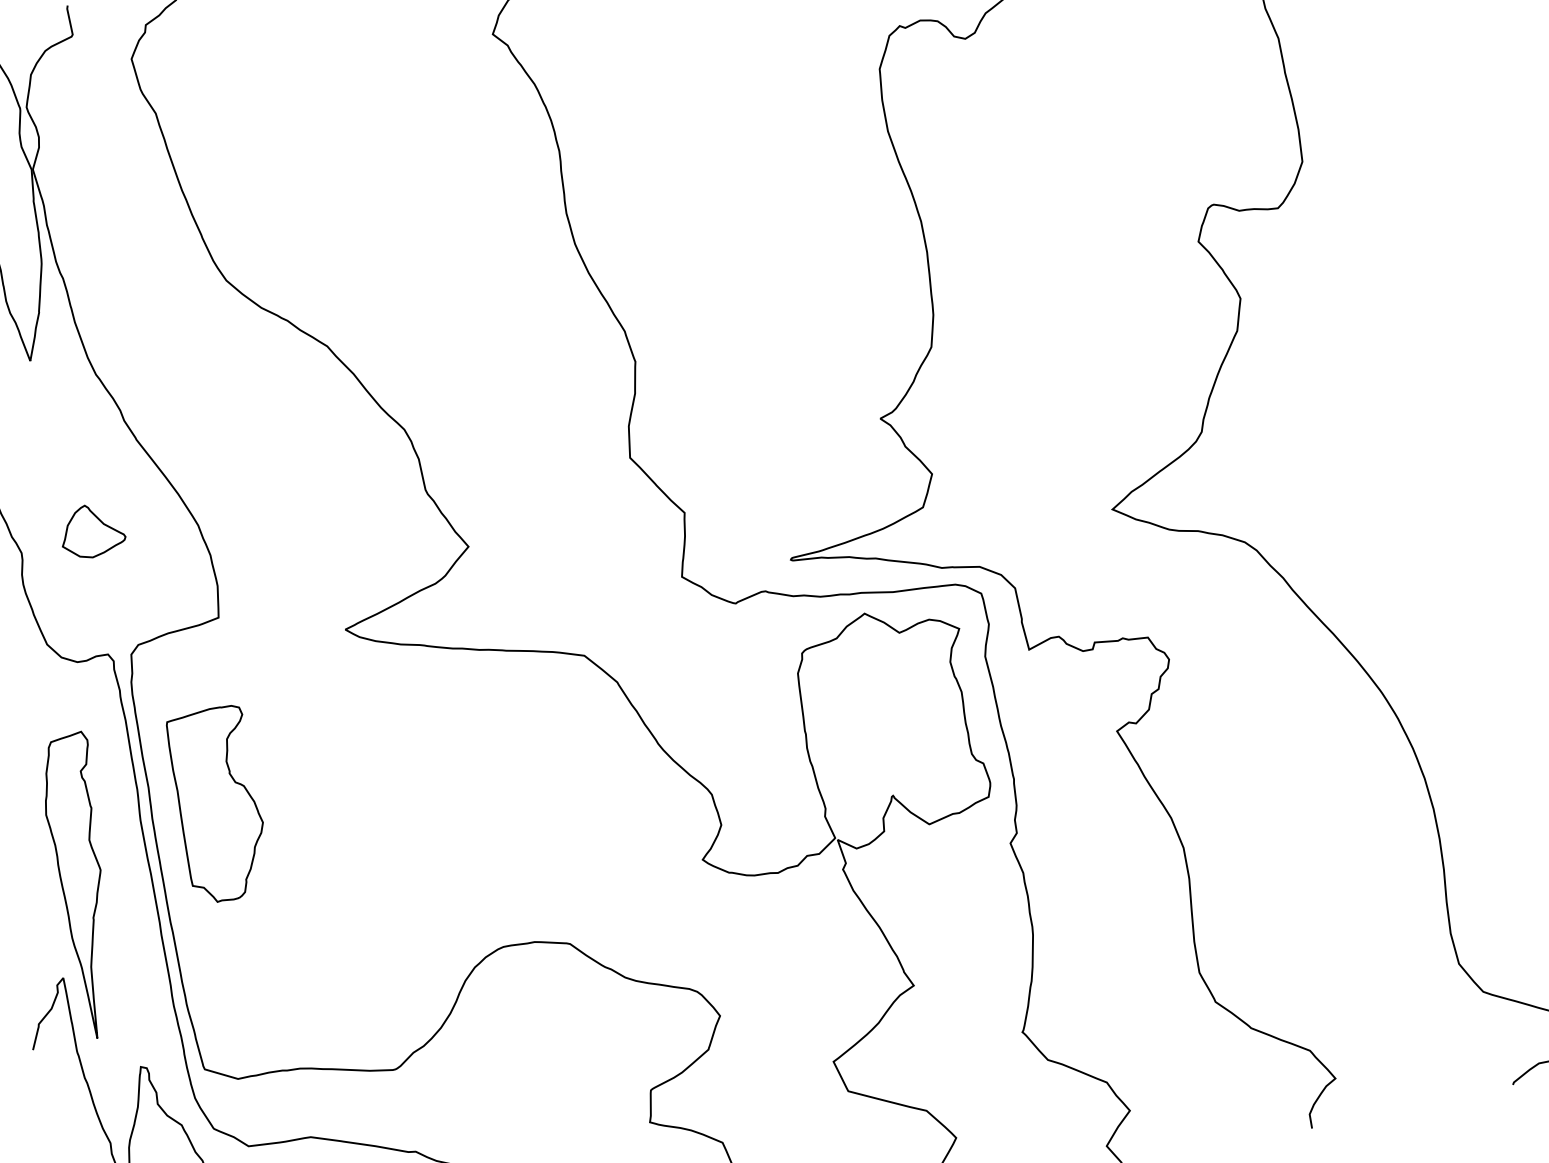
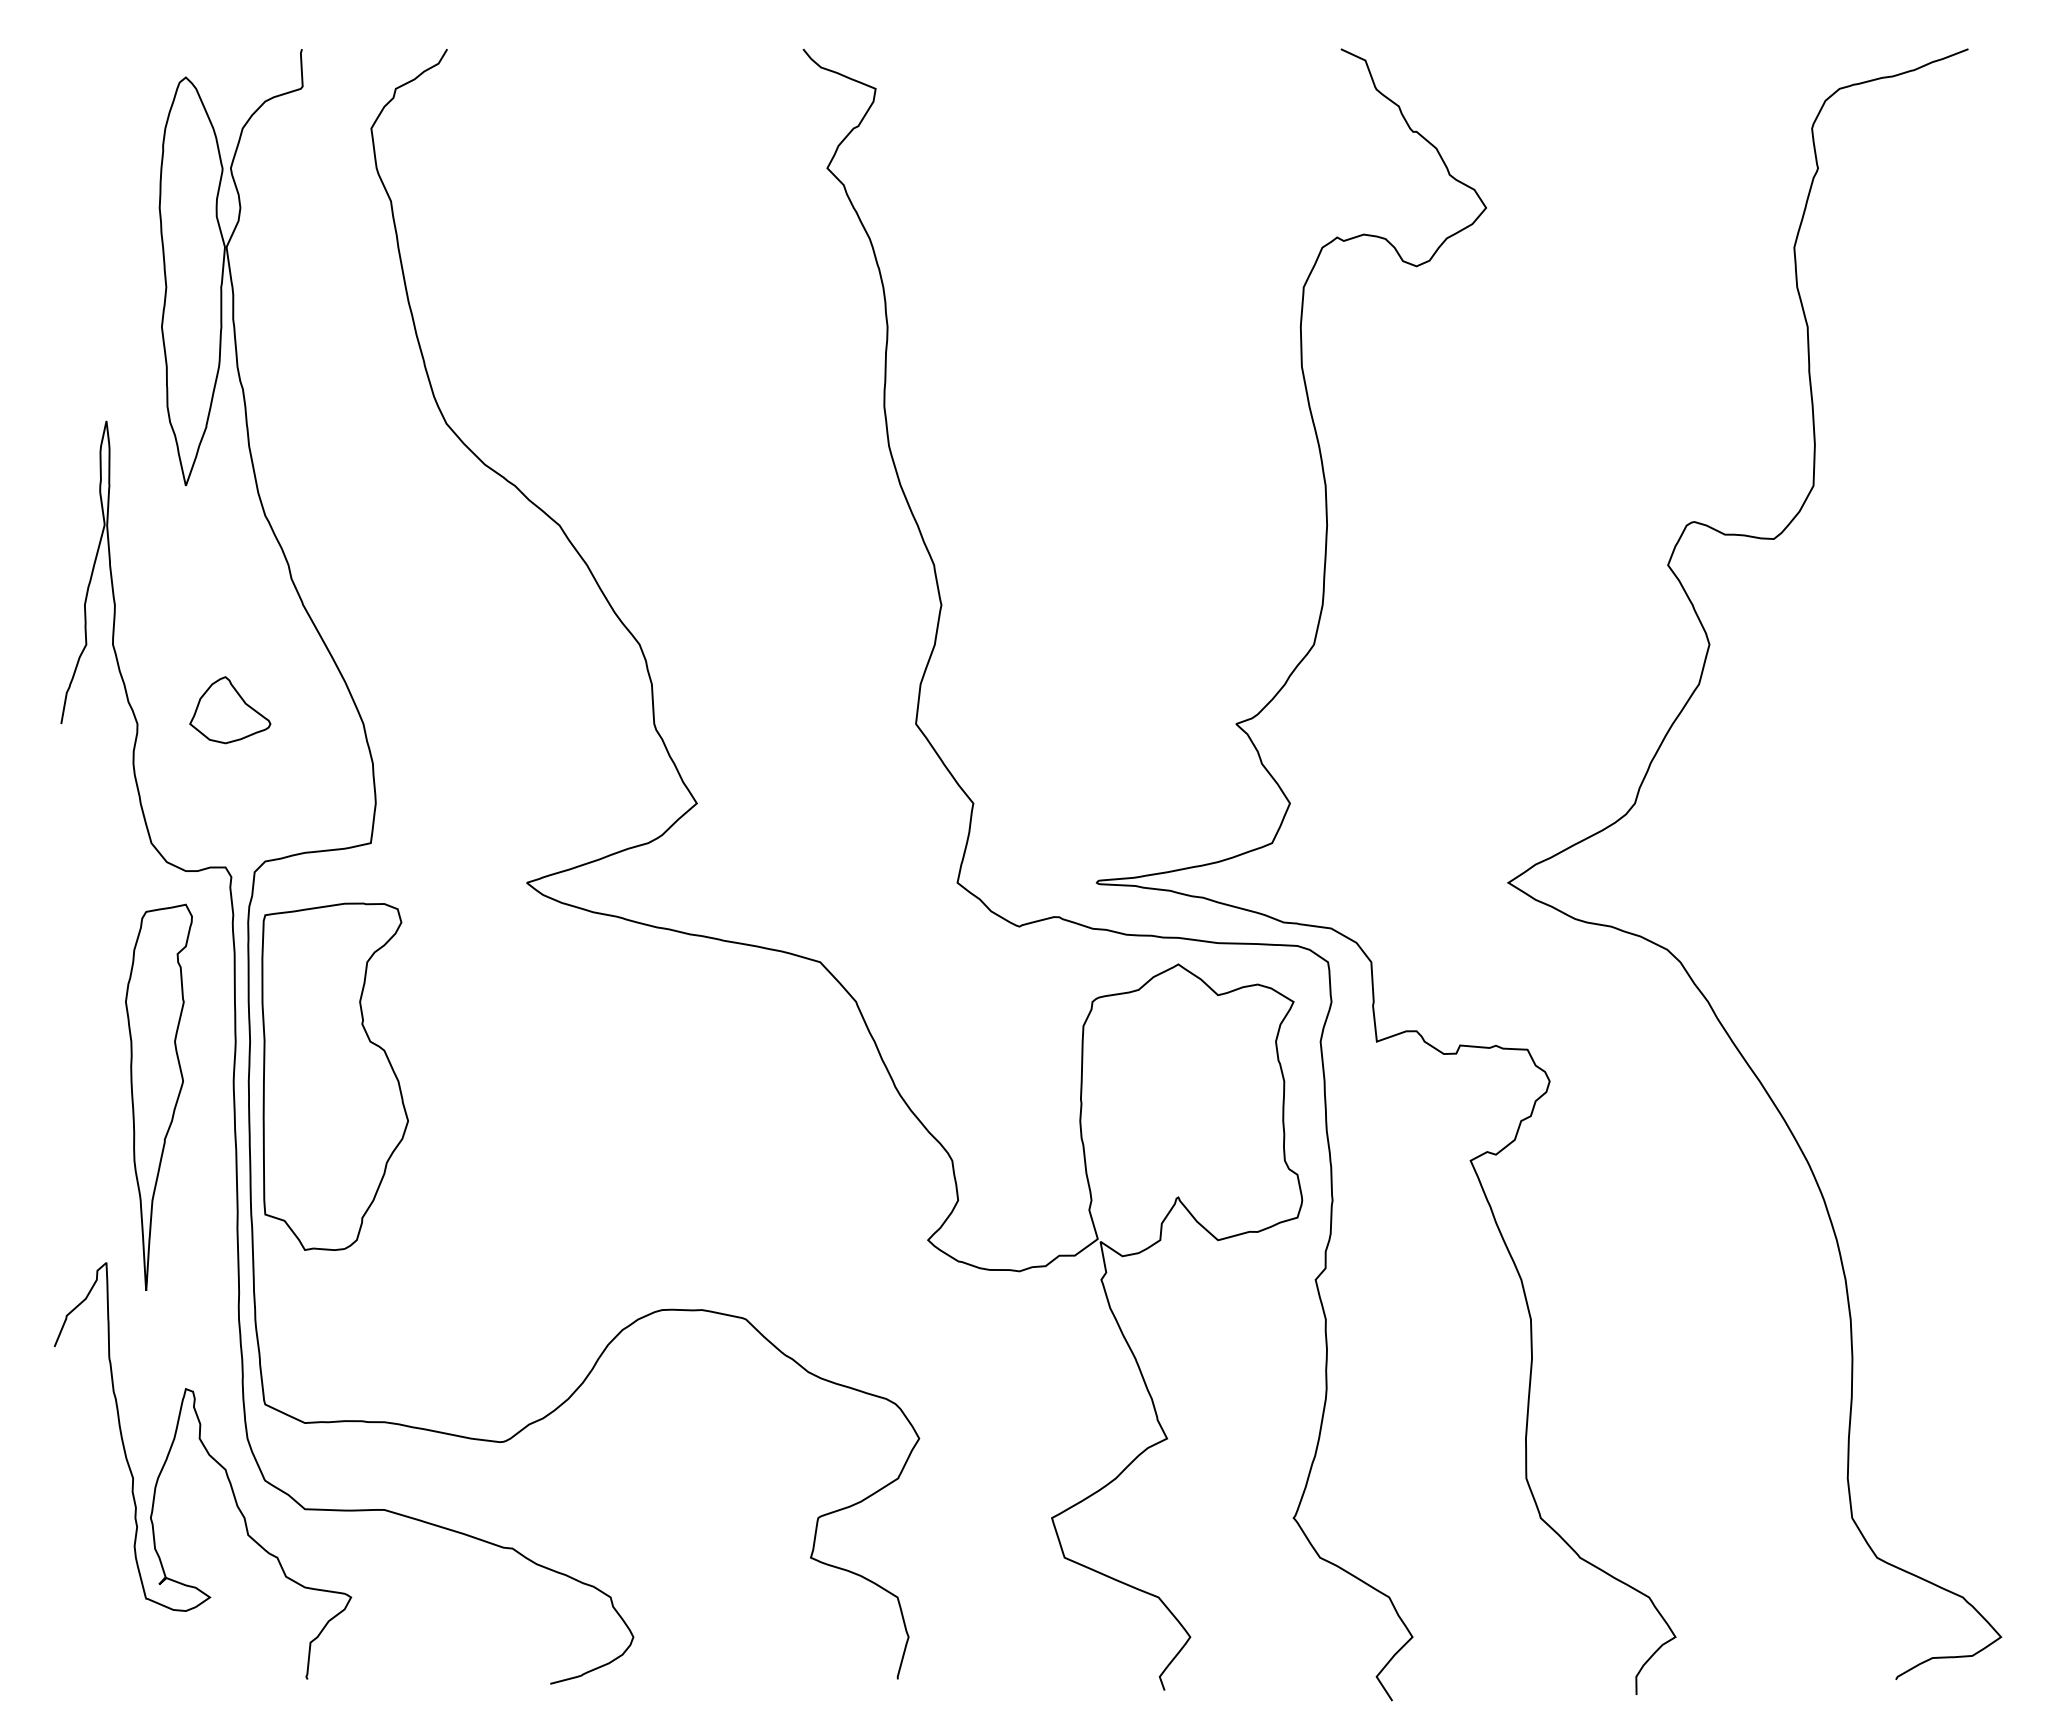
part: (218, 804) -> (334, 1076), size x1.43
part: (83, 884) -> (158, 1096), moved

